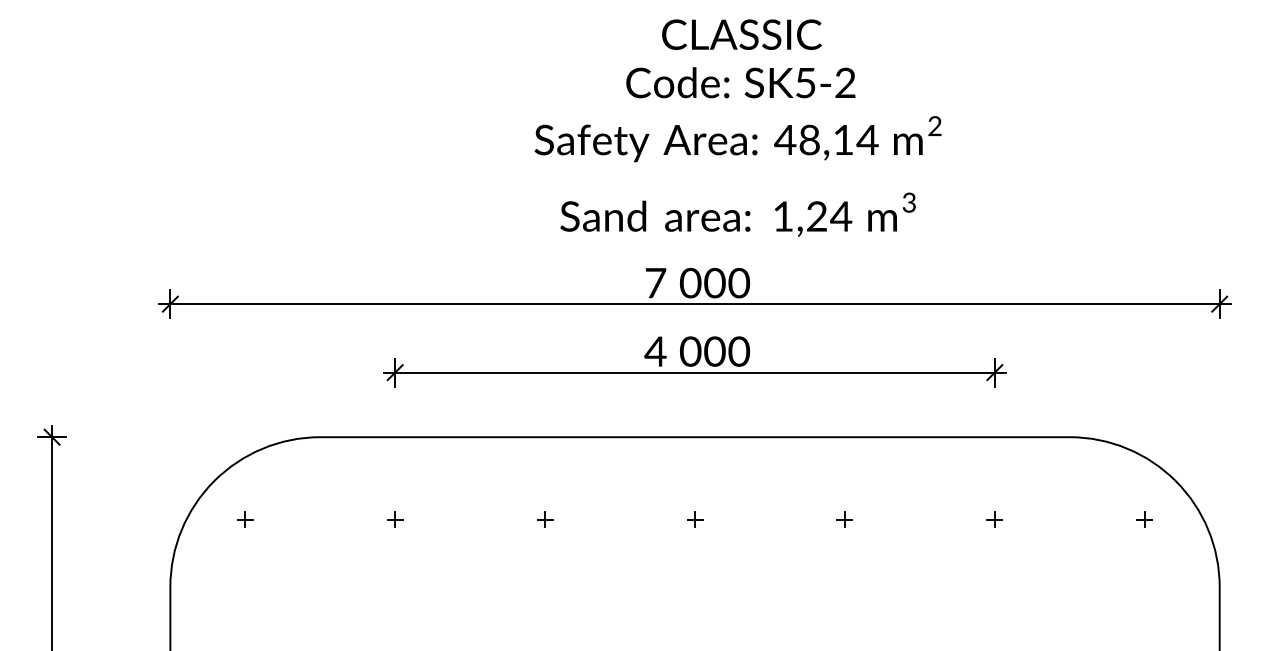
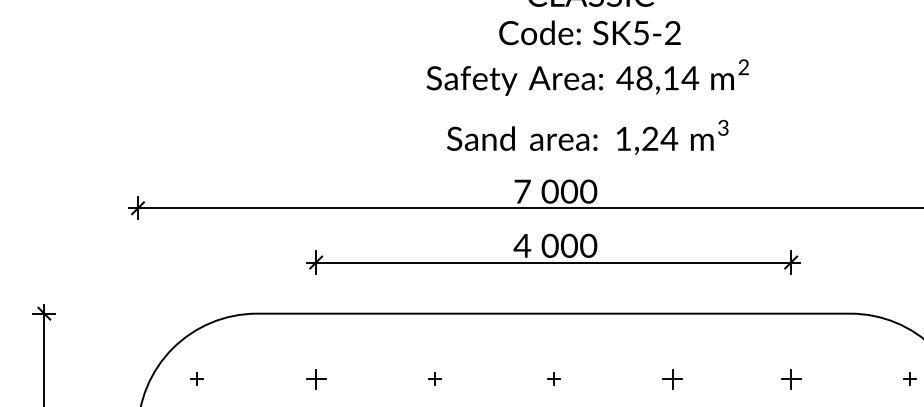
part: (395, 519) -> (316, 378), size x1.6
part: (844, 519) -> (672, 378), size x1.6
part: (994, 519) -> (790, 378), size x1.6

